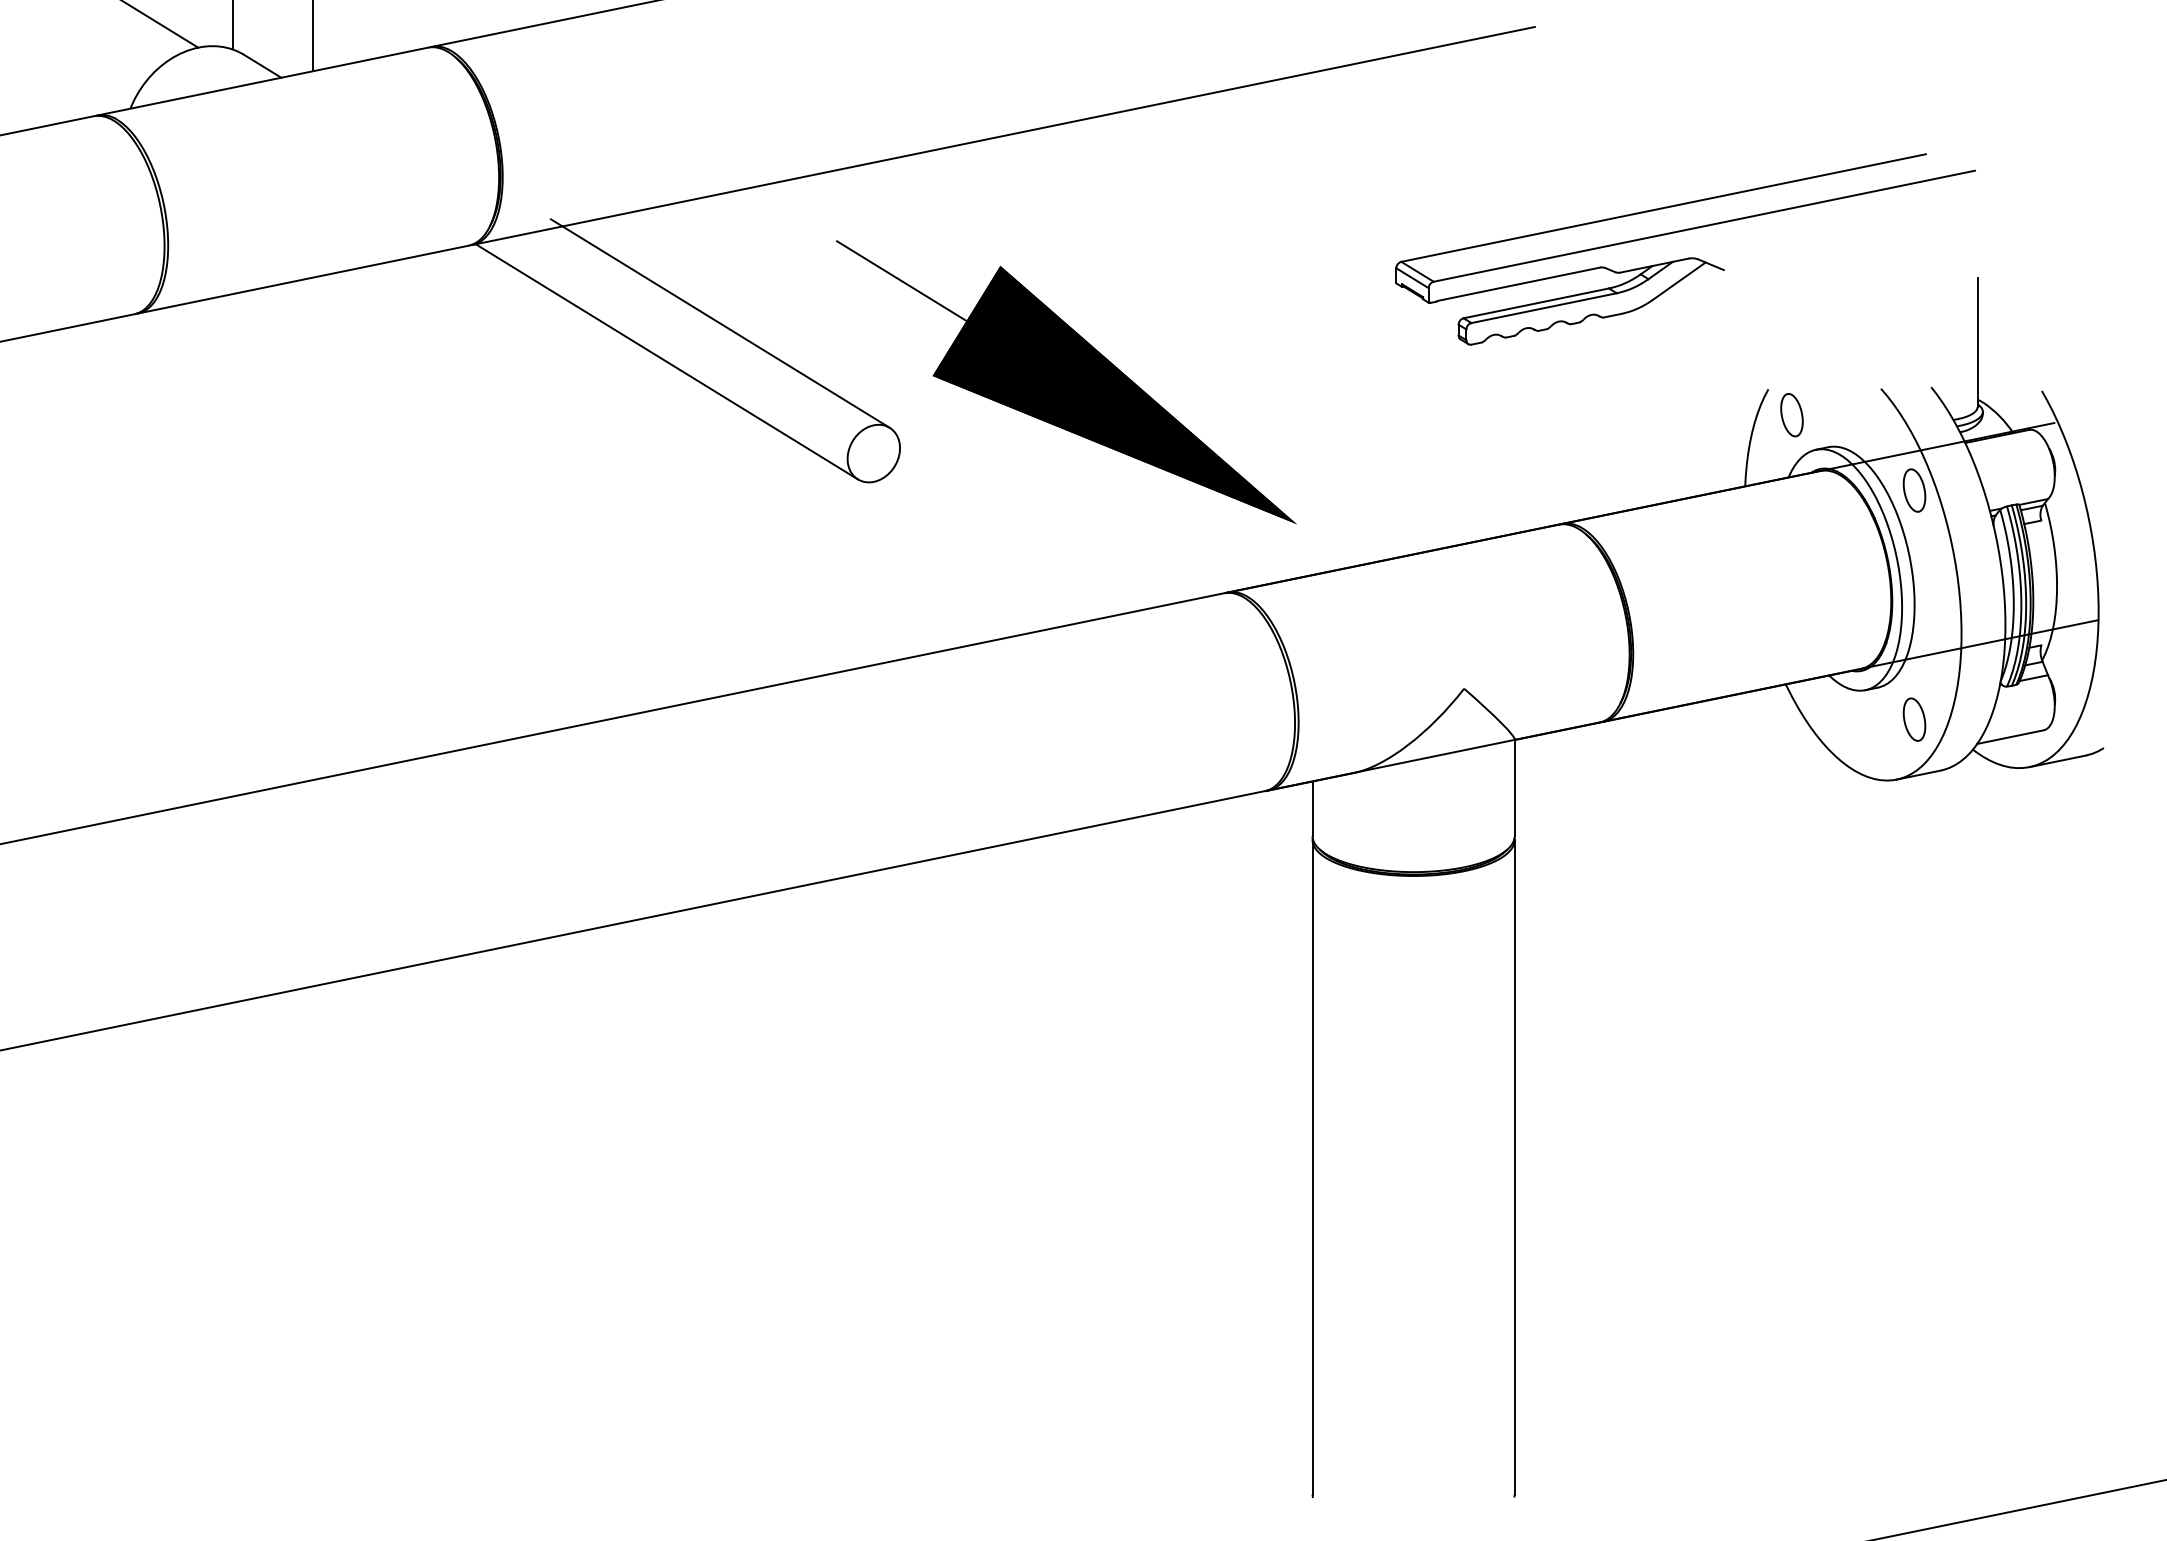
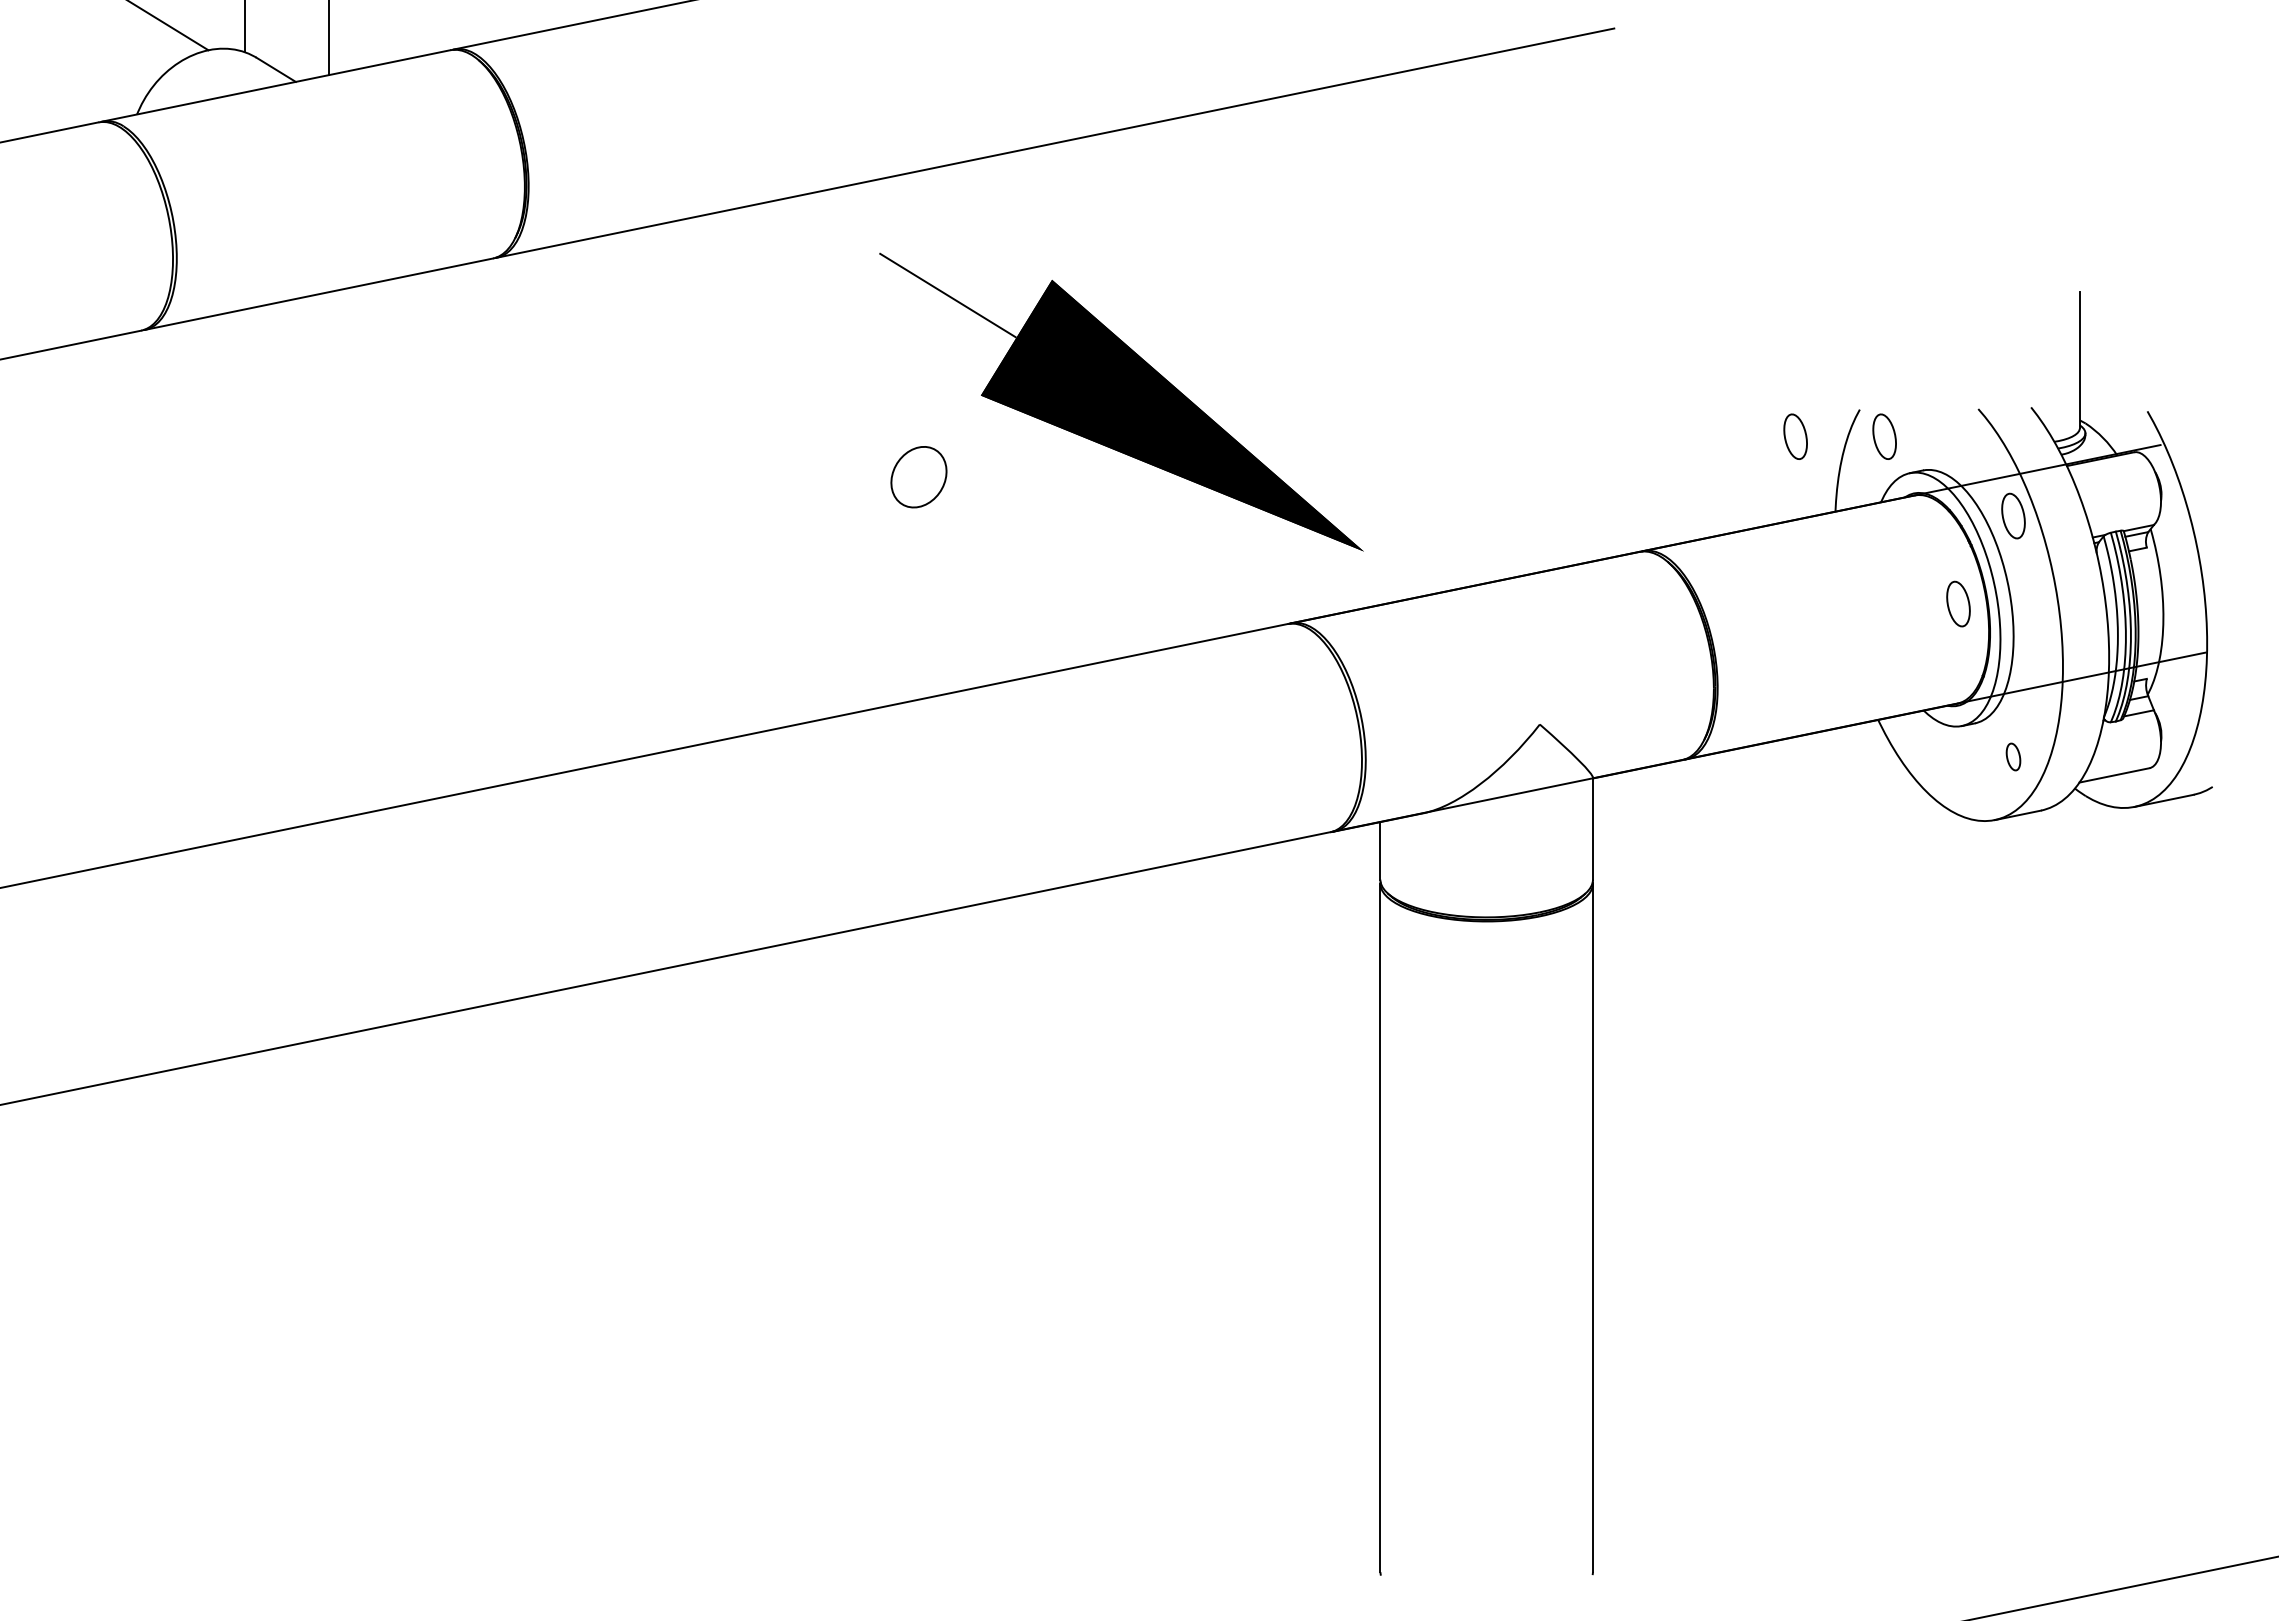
part: (1685, 258) -> (1772, 271), removed
line: (720, 323) -> (757, 340), removed
line: (667, 361) -> (701, 380), removed
part: (1707, 414) -> (1795, 436), added
part: (1862, 573) -> (1958, 603), added
part: (1914, 719) -> (2013, 756), size x0.6

